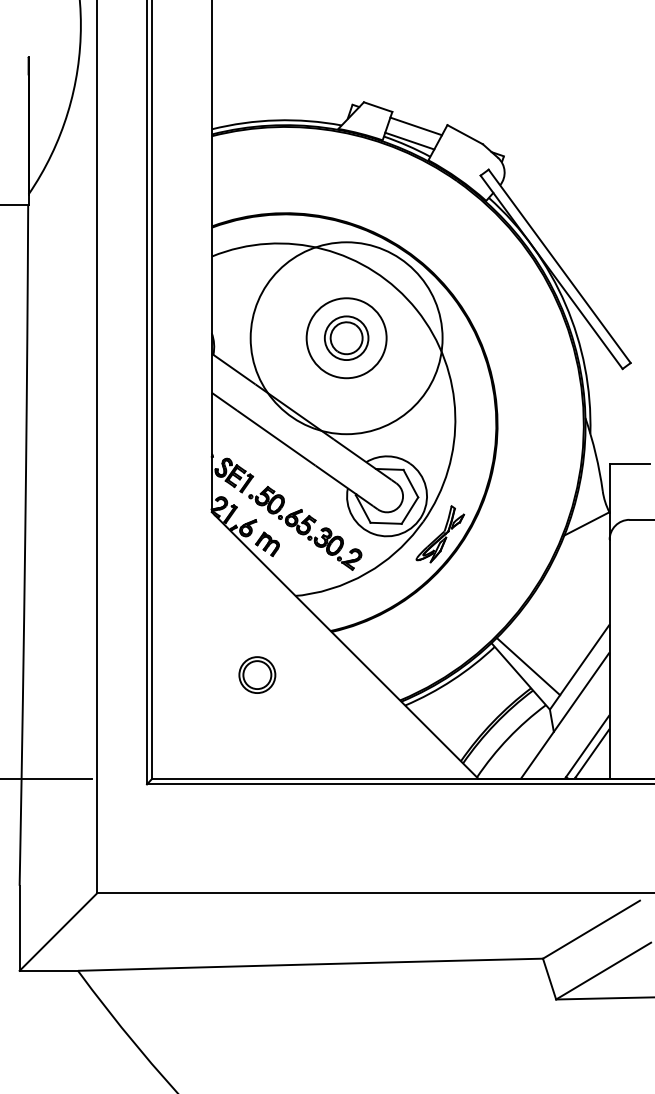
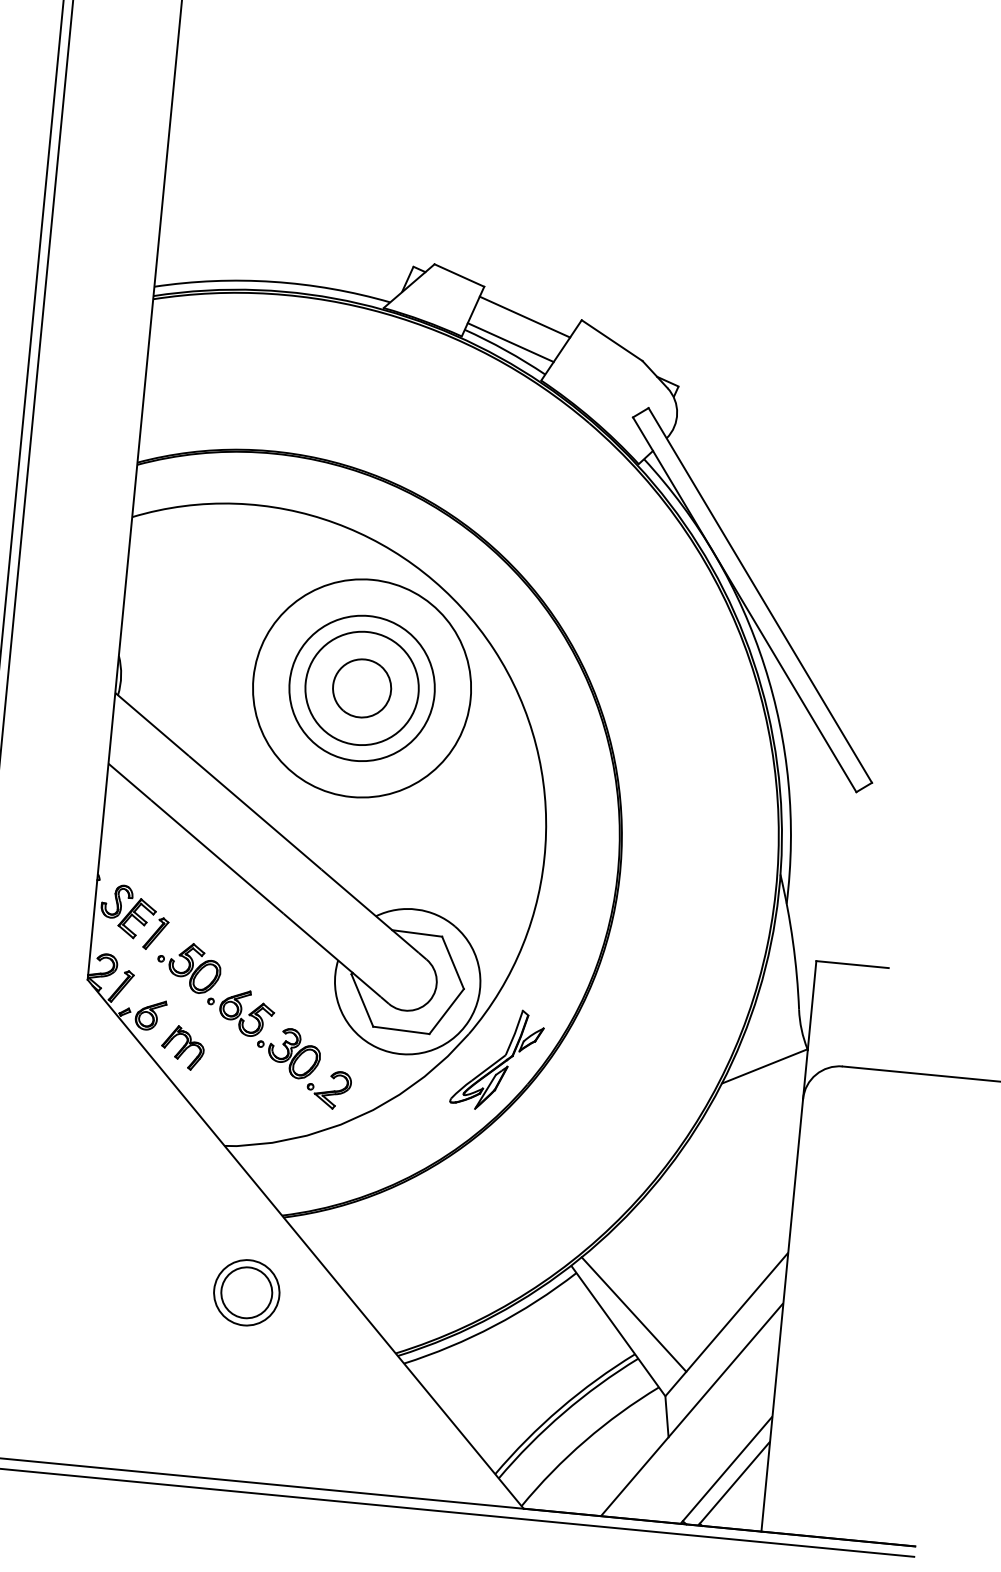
circle: (346, 338) -> (361, 688), size x0.62
circle: (346, 338) -> (361, 688), size x1.43
part: (257, 674) -> (247, 1291), moved

